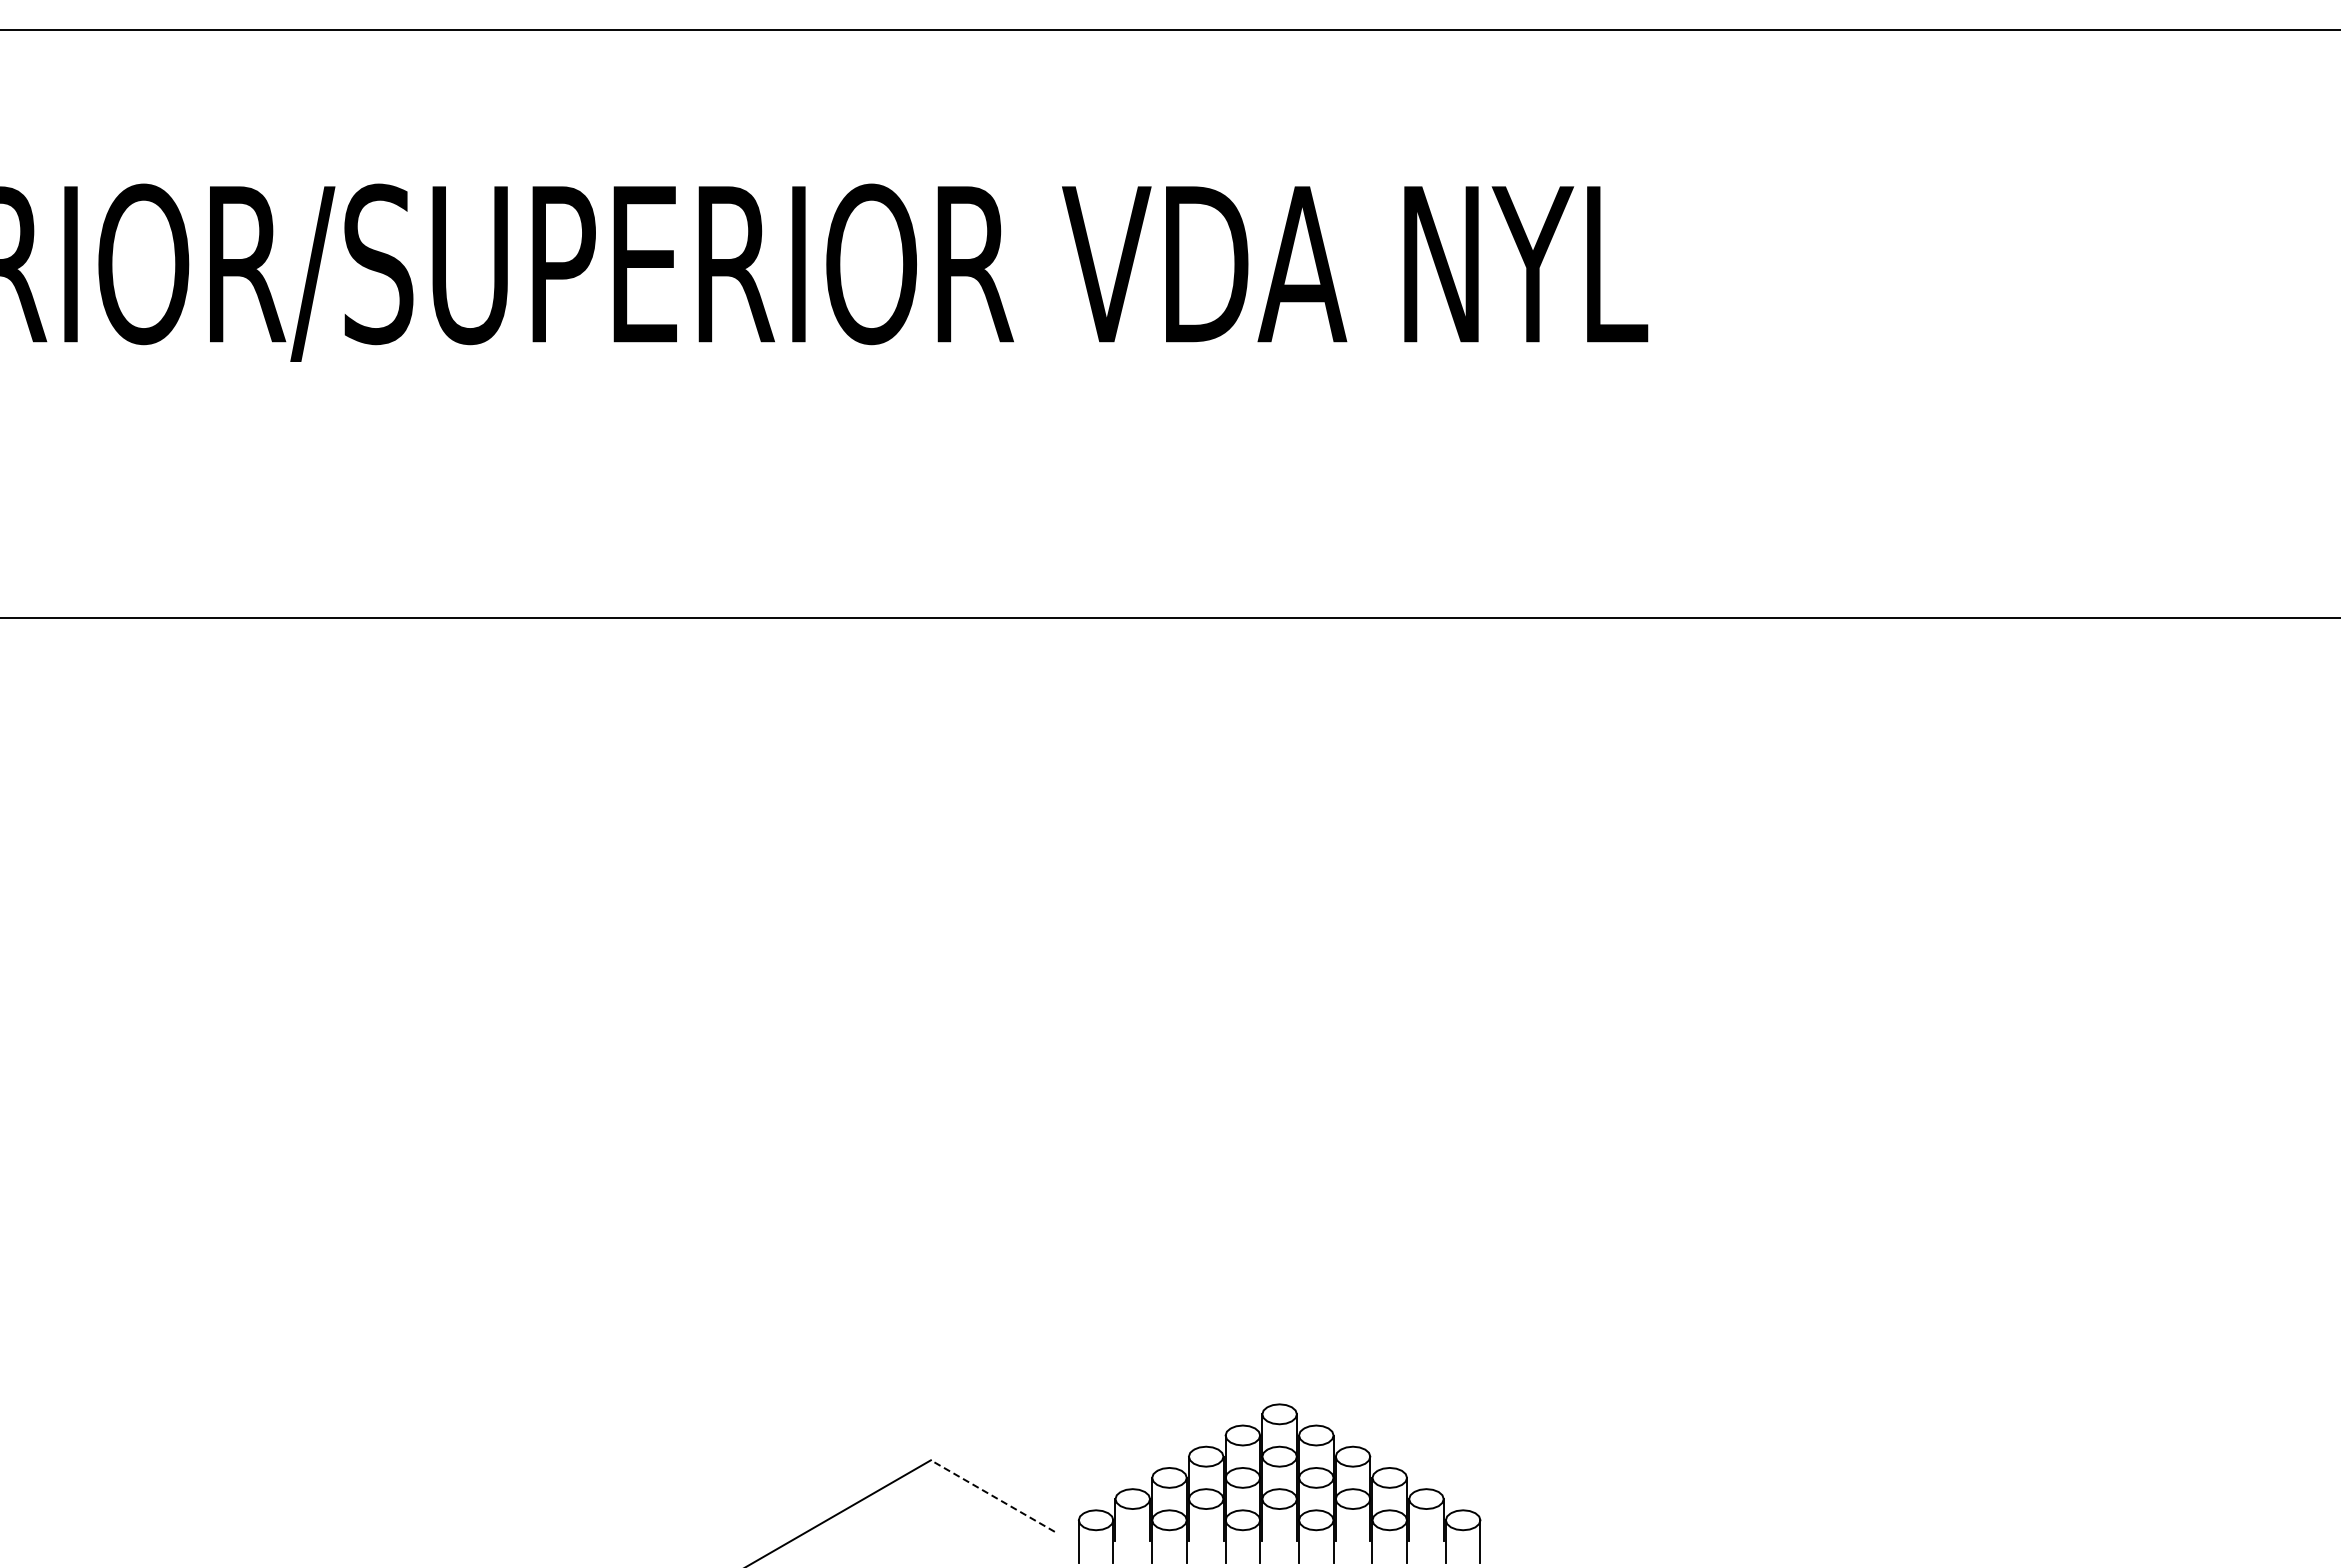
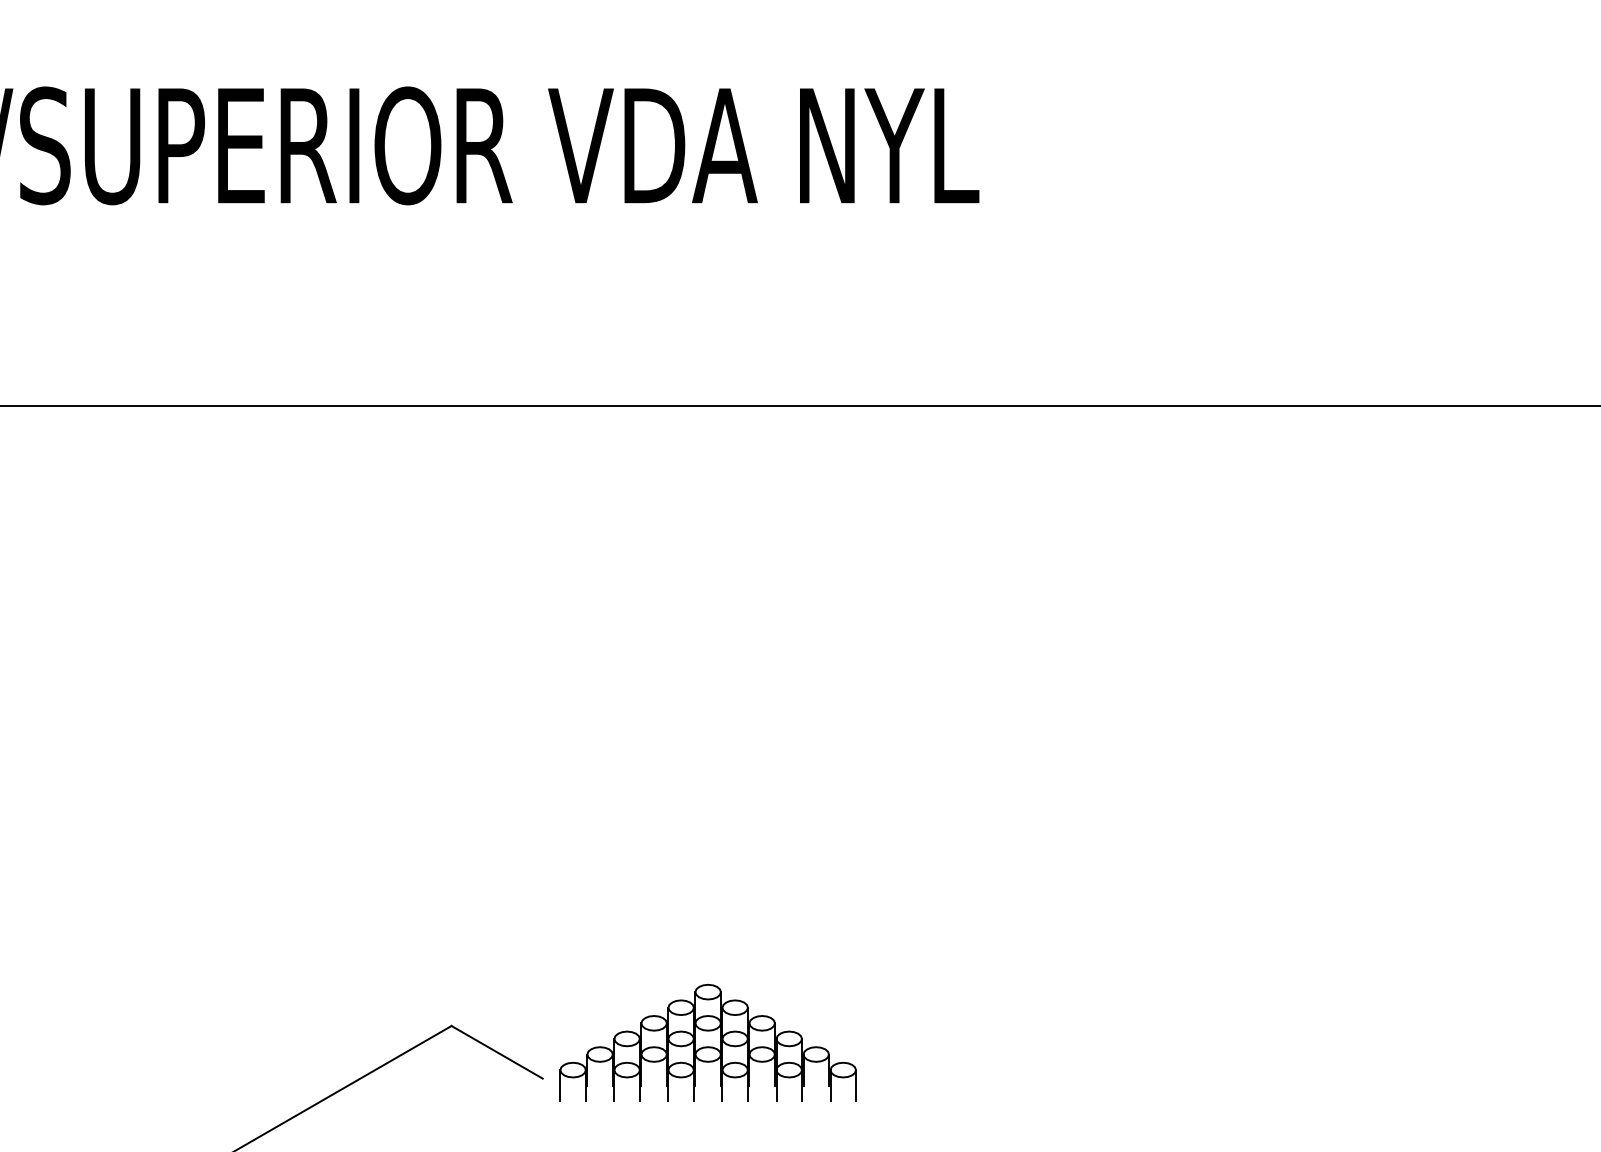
line: (992, 1496) -> (496, 1052), dashed -> solid

